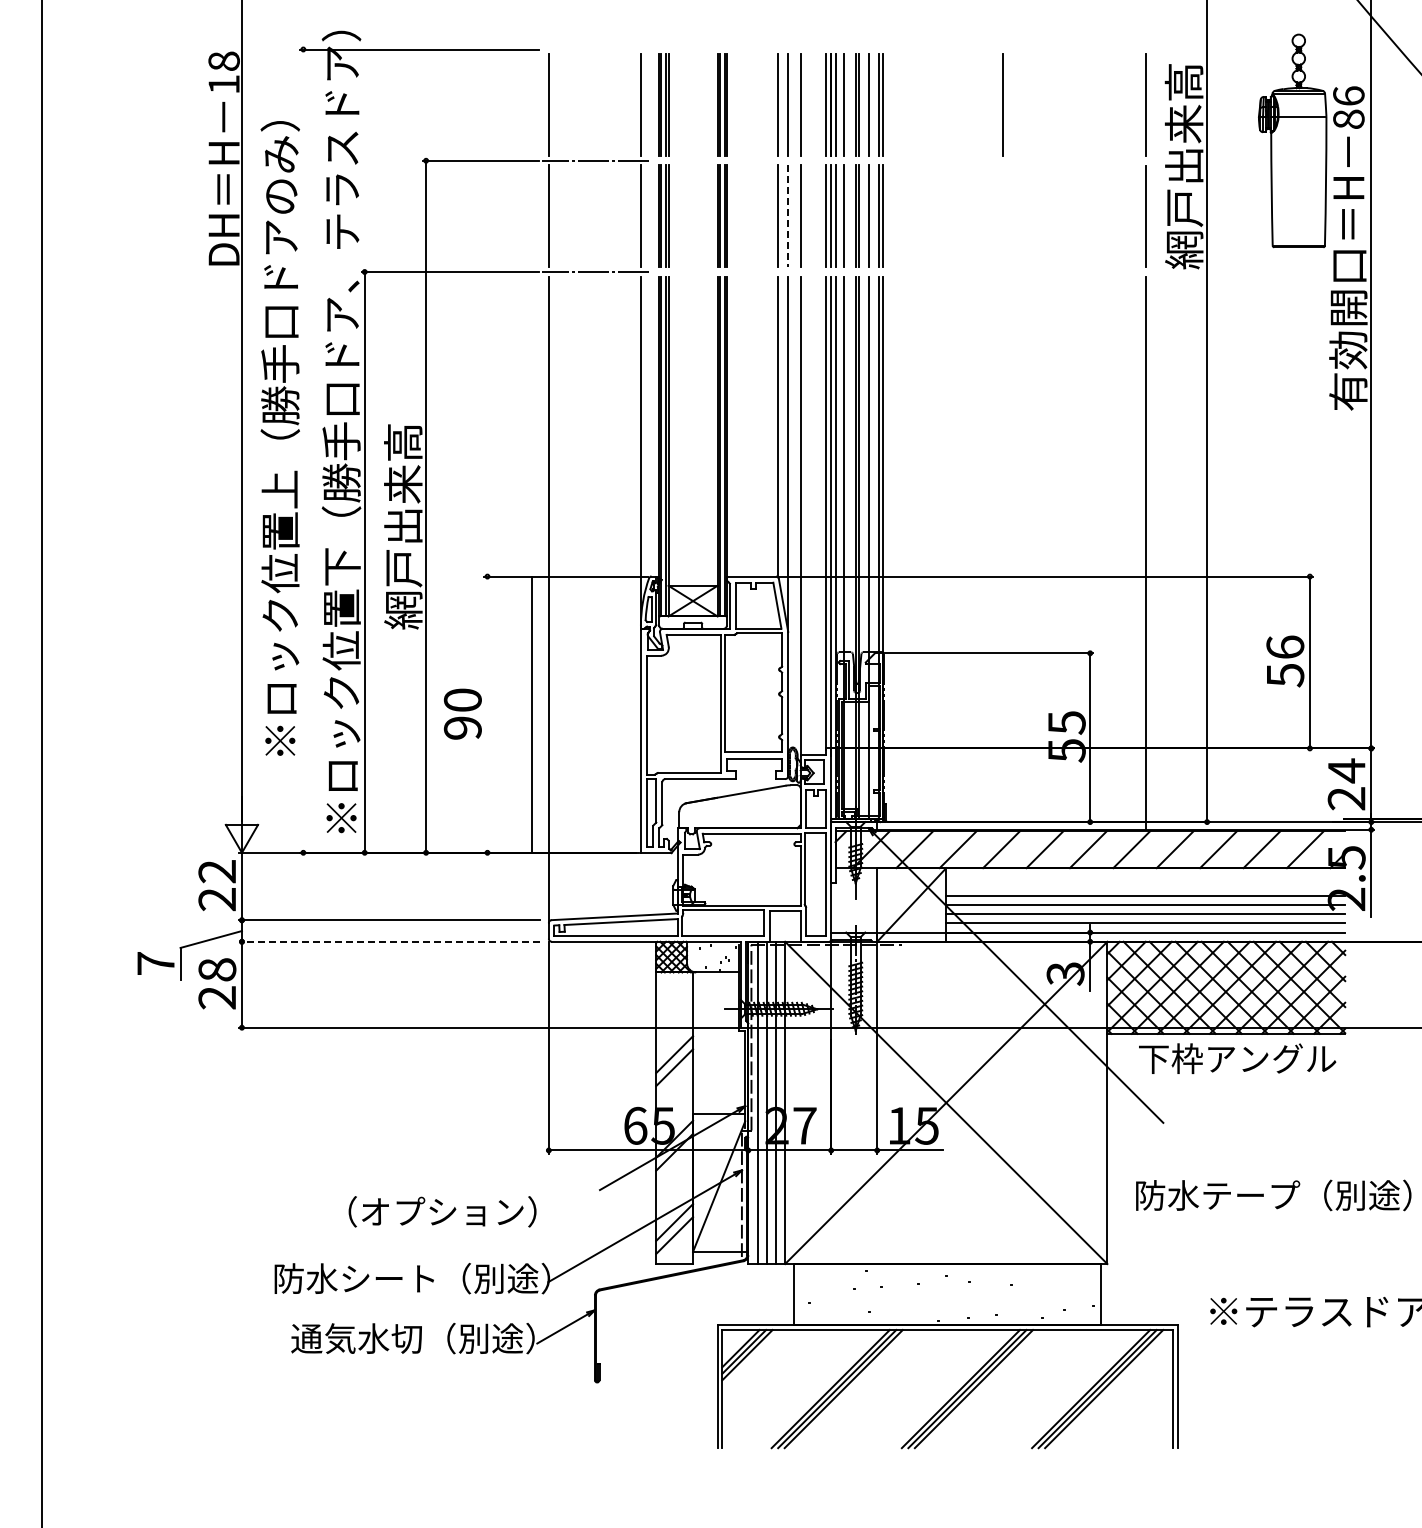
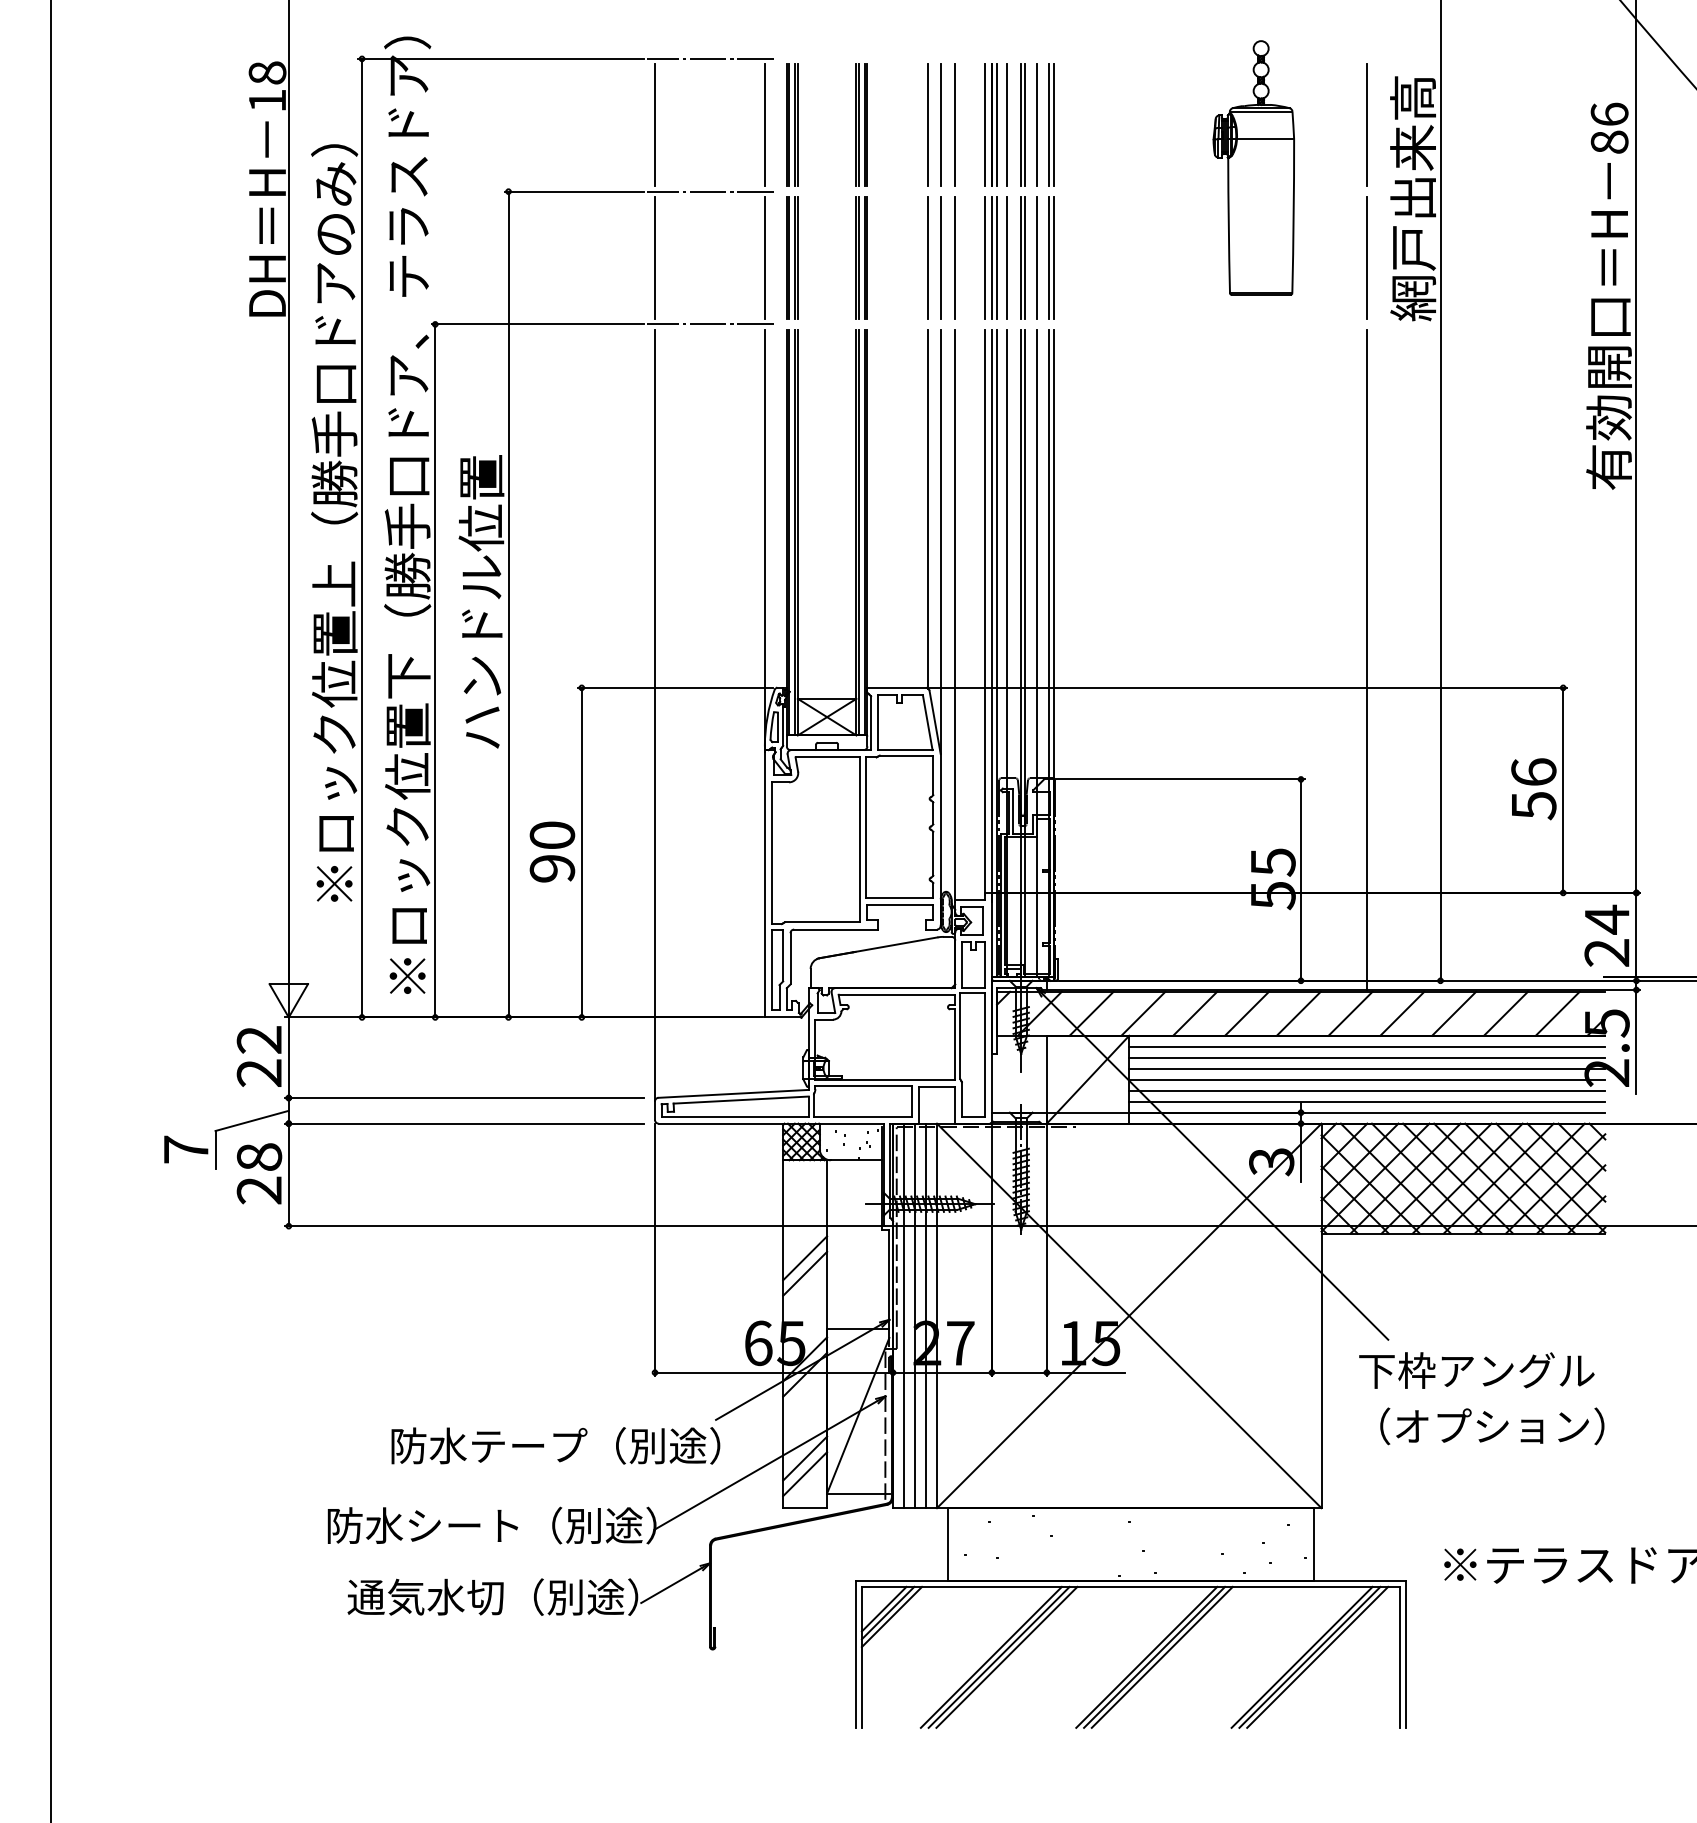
line: (595, 49) -> (710, 58), added
line: (1002, 104) -> (1196, 124), removed
part: (1292, 140) -> (1253, 167), moved
line: (788, 216) -> (940, 258), dashed -> solid
line: (303, 450) -> (362, 537), added
text: (403, 505) -> (481, 603), 網戸出来高 -> ハンドル位置
line: (532, 714) -> (581, 852), moved
line: (1145, 877) -> (1366, 1046), added
line: (1145, 886) -> (1366, 1057), added
line: (388, 941) -> (463, 1123), dashed -> solid
text: (1237, 1058) -> (1476, 1370), moved
text: (1273, 1195) -> (1519, 1426), 防水テープ（別途） -> （オプション）
text: (465, 1211) -> (555, 1445), （オプション） -> 防水テープ（別途）

